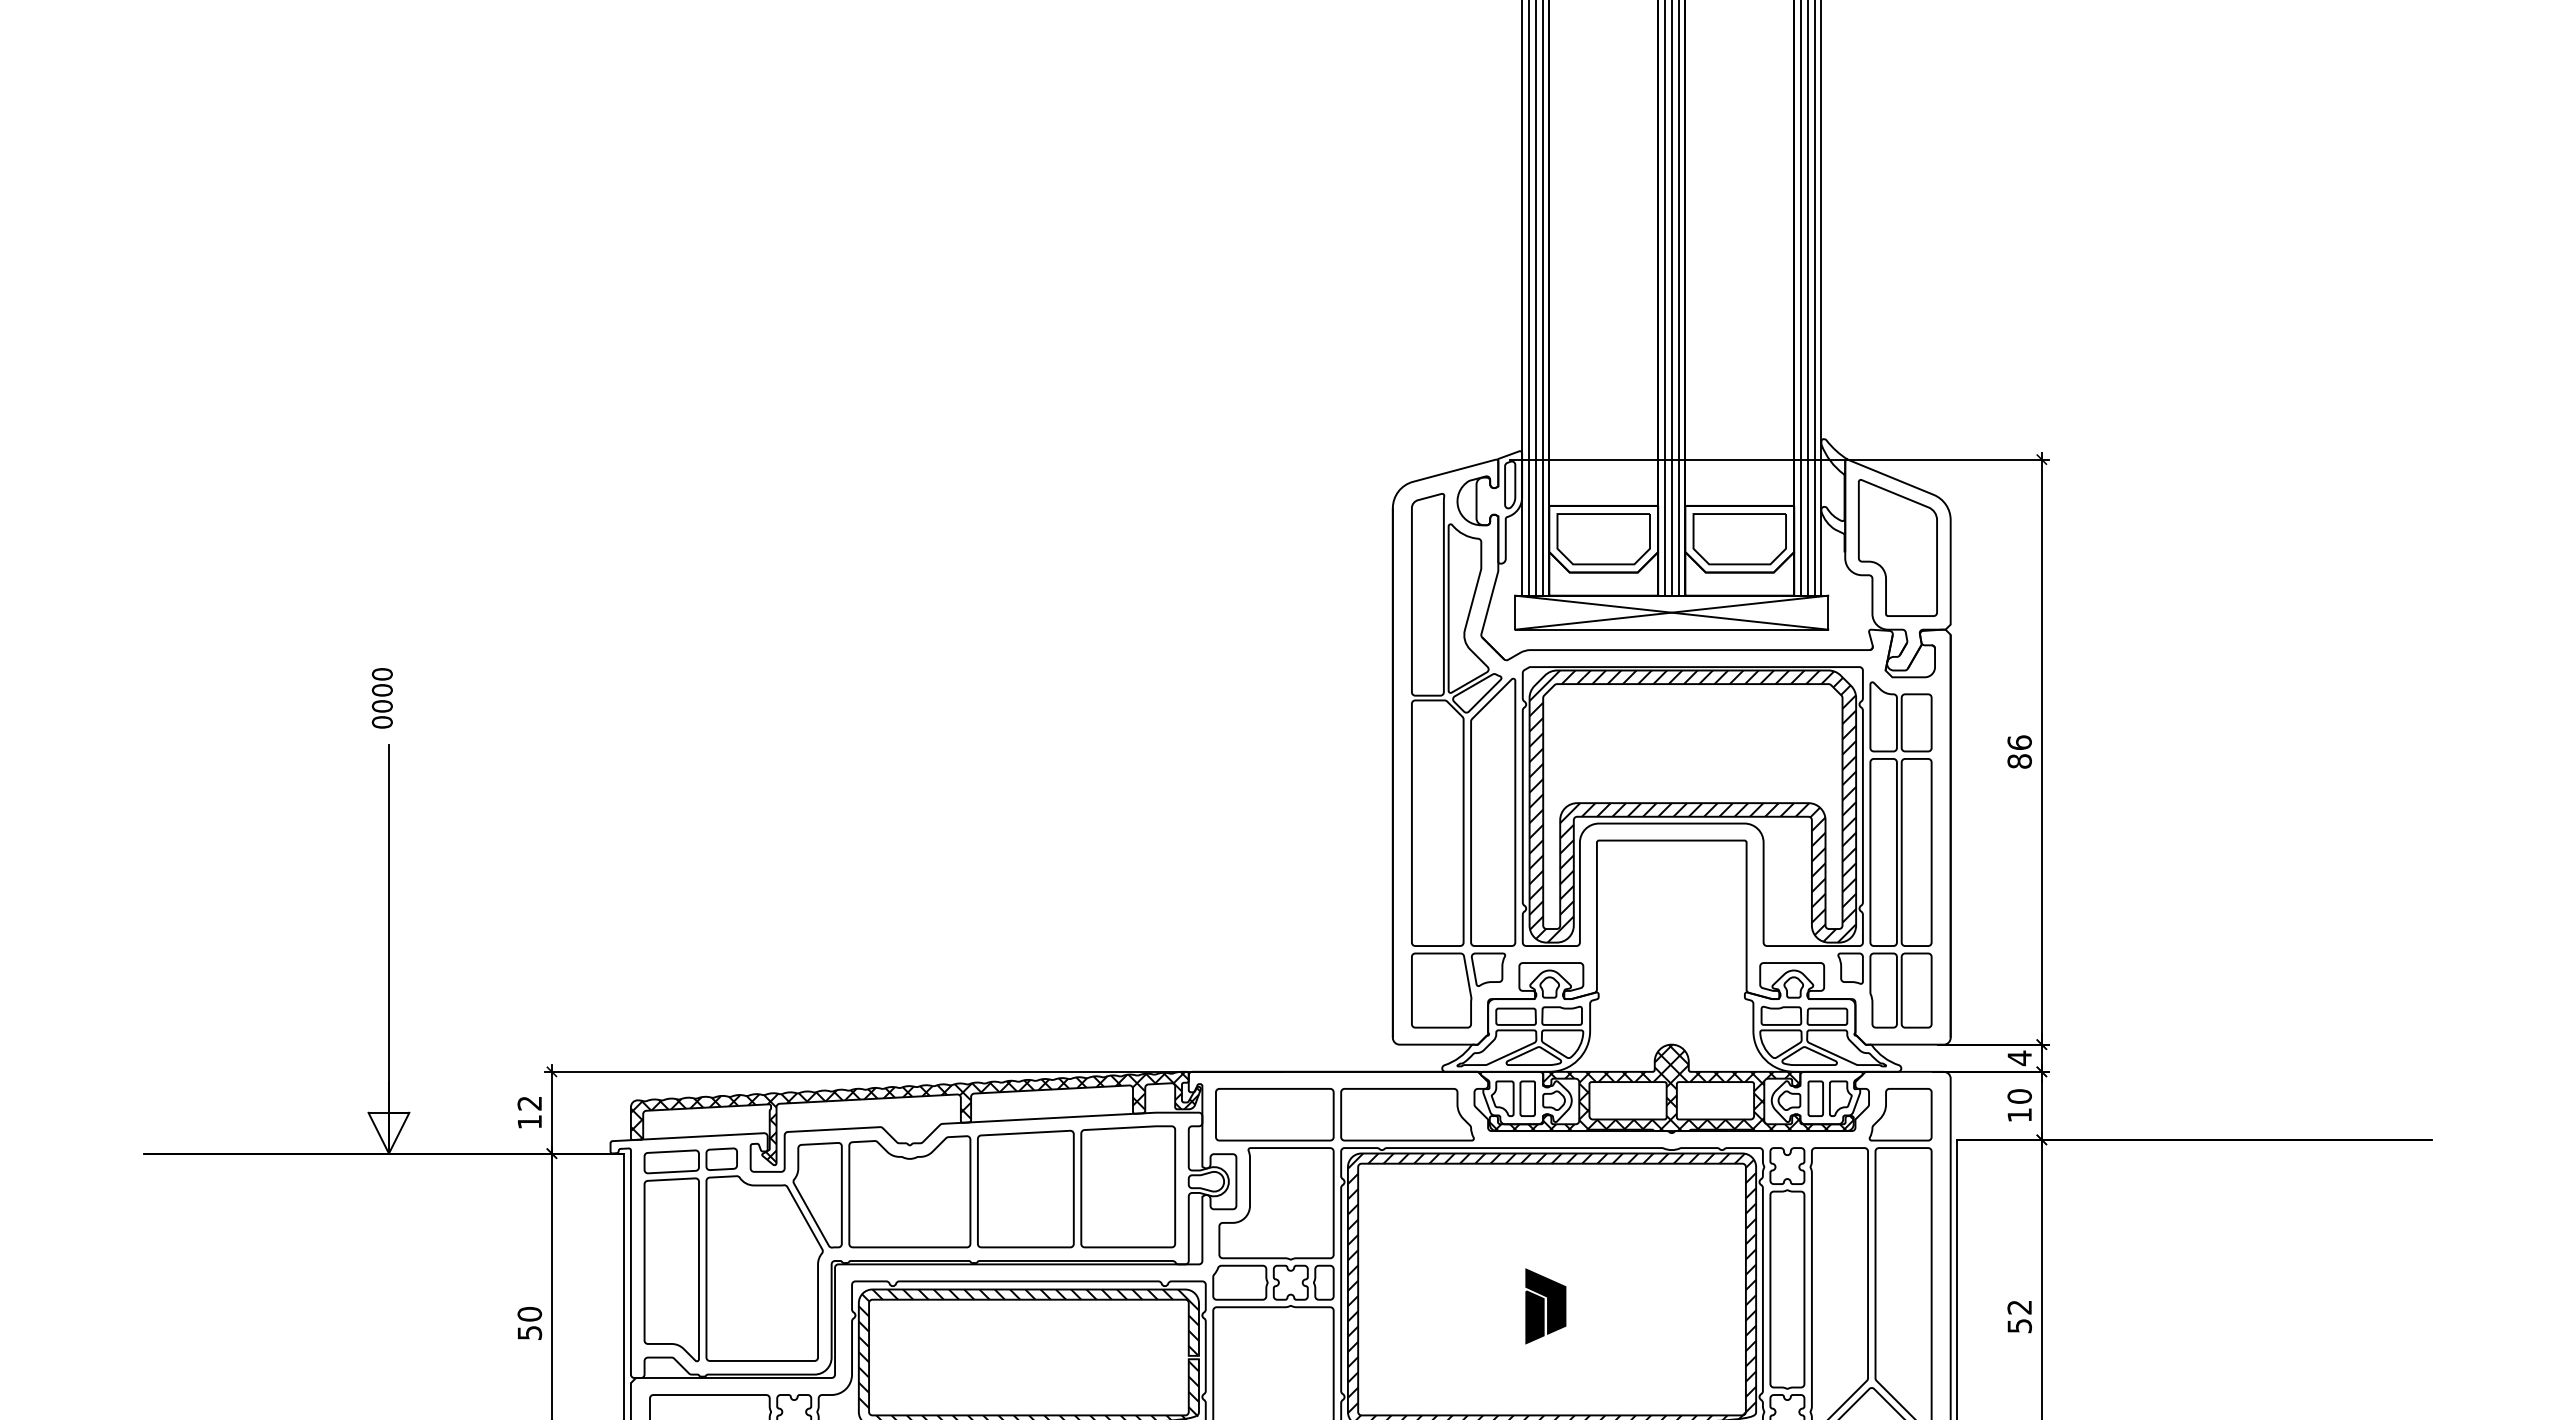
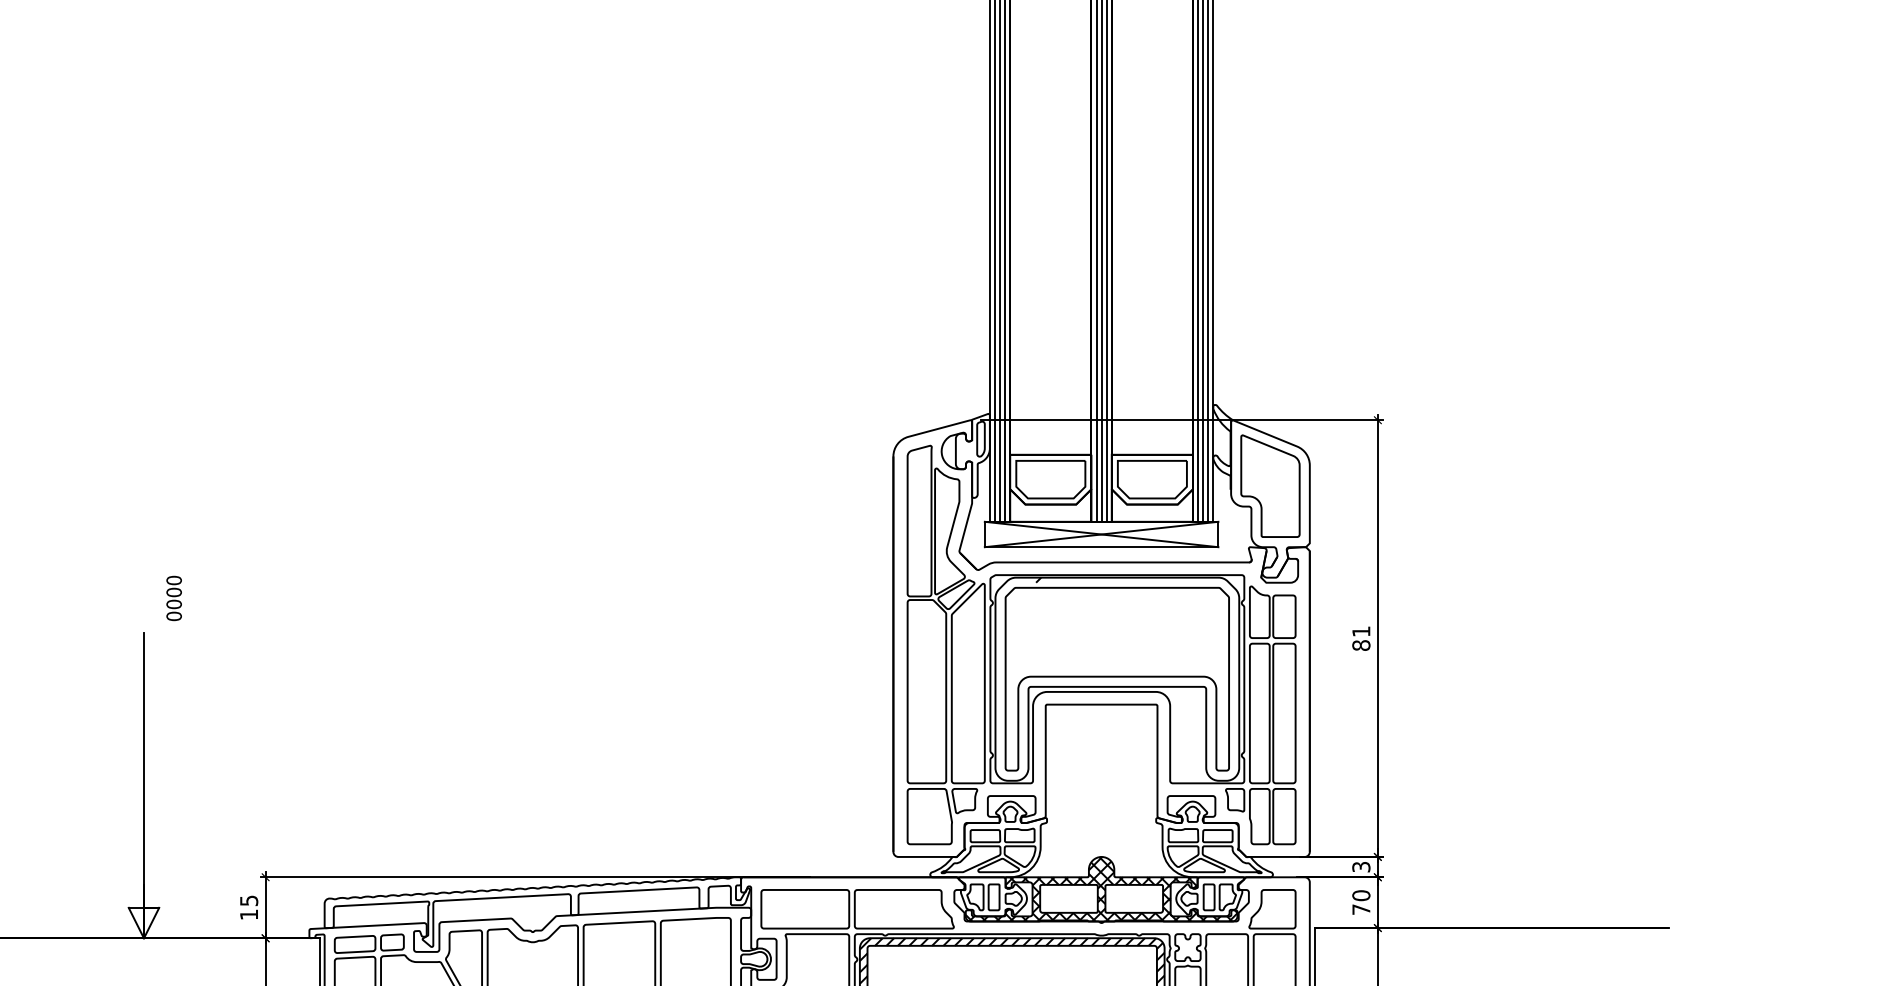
text: (381, 698) -> (173, 598), moved
text: (2019, 742) -> (1361, 631), 86 -> 81
hatch: (1692, 806) -> (1117, 679), removed
text: (2019, 1058) -> (1361, 867), 4 -> 3
text: (529, 1103) -> (248, 900), 12 -> 15
text: (2019, 1115) -> (1361, 909), 10 -> 70
hatch: (915, 1116) -> (537, 910), removed

